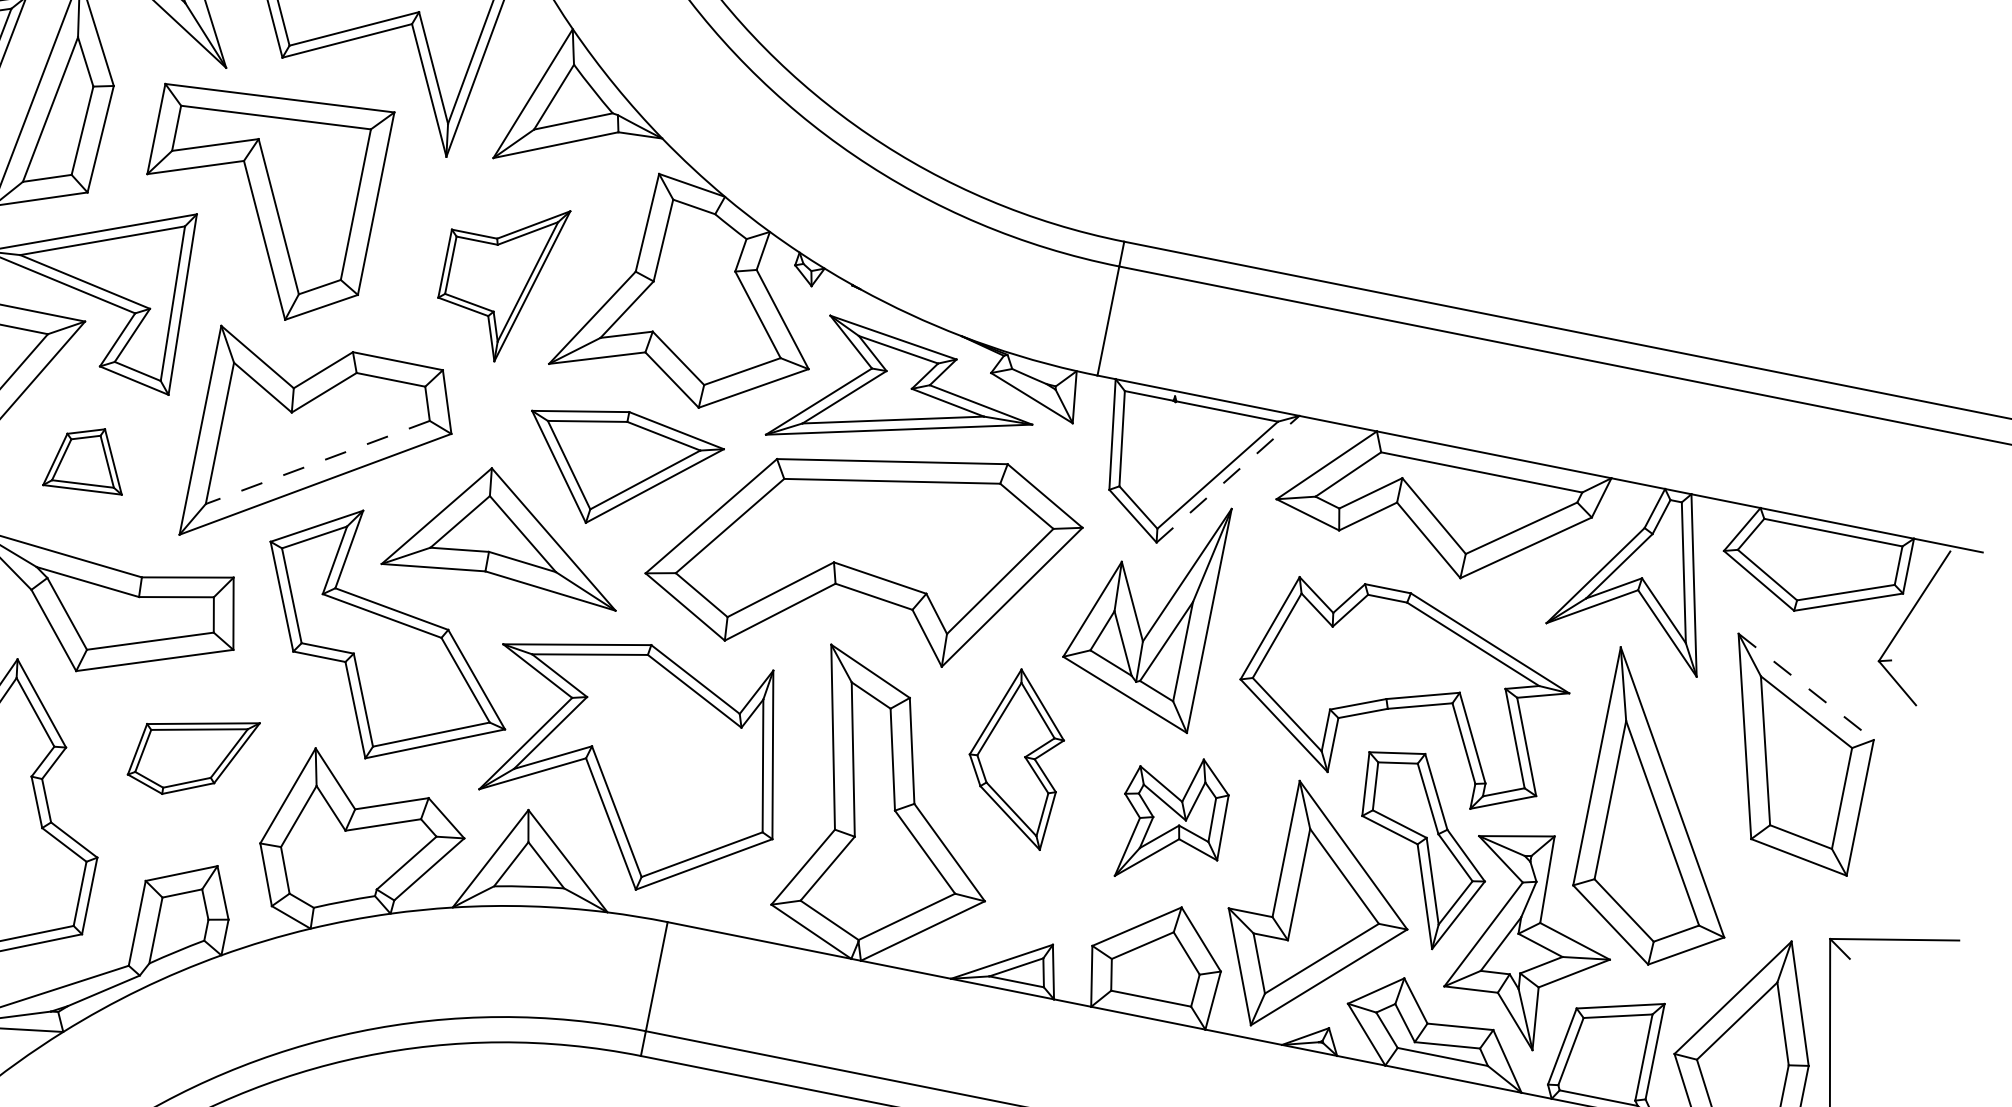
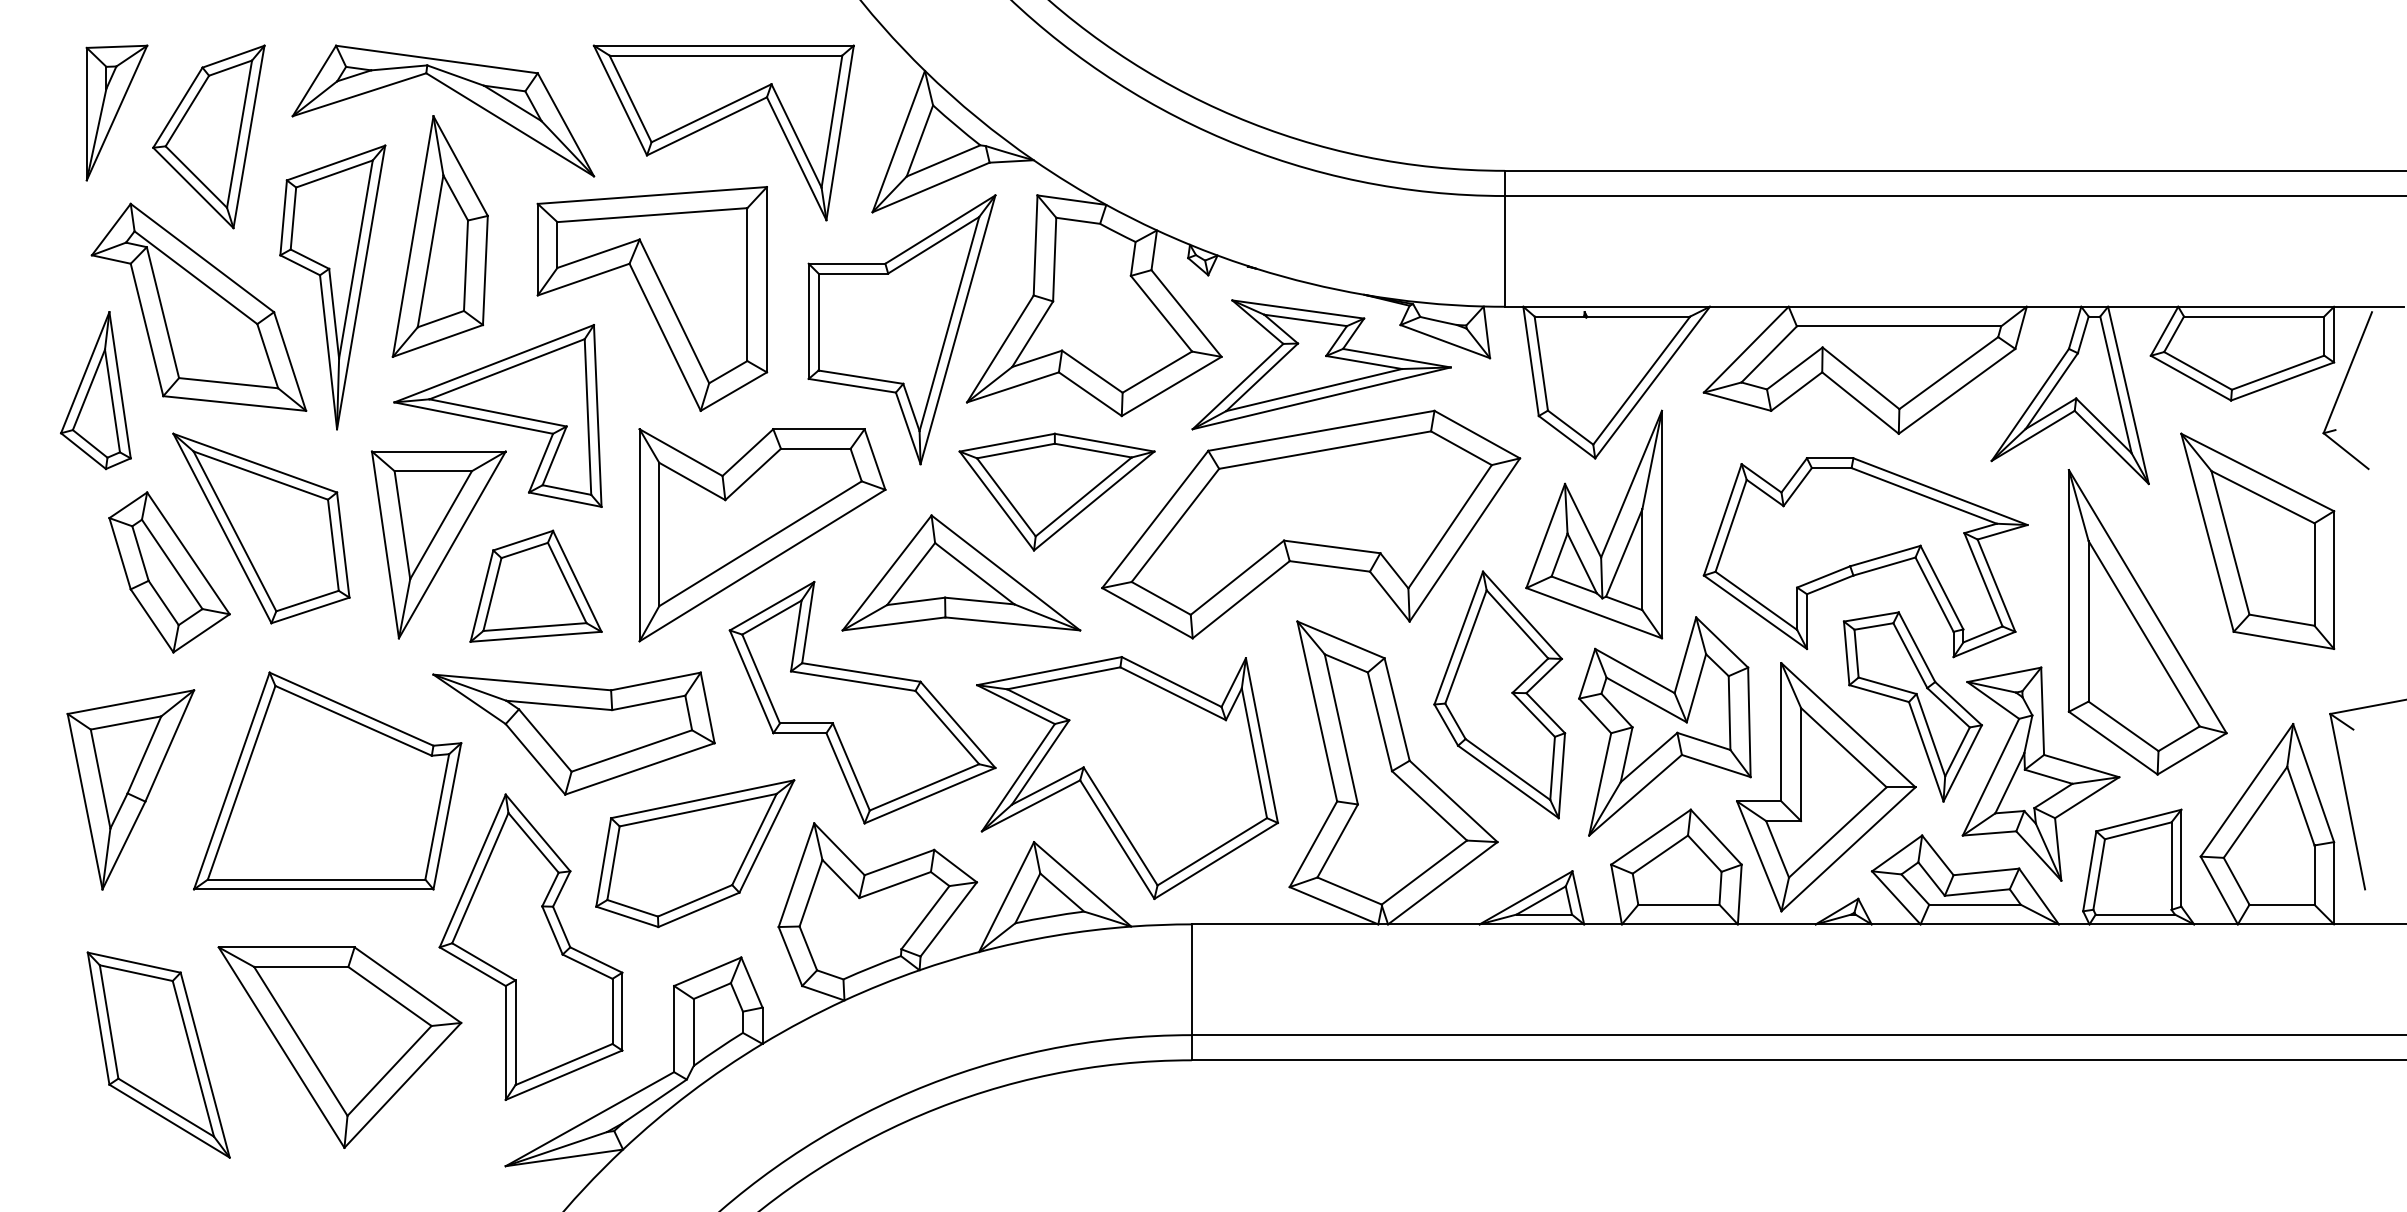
part: (498, 279) -> (901, 329), size x1.67
part: (88, 459) -> (535, 585), size x1.67
line: (317, 462) -> (760, 543), dashed -> solid
line: (1227, 479) -> (1652, 382), dashed -> solid
line: (1806, 686) -> (2257, 472), dashed -> solid
part: (192, 754) -> (695, 853), size x1.67
part: (1015, 756) -> (1499, 694), size x1.43
part: (1172, 820) -> (1664, 726), size x1.67

